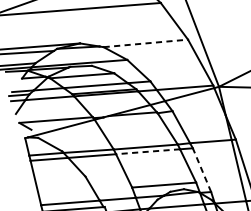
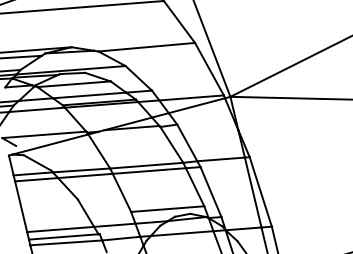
line: (146, 43) -> (147, 47), dashed -> solid
line: (148, 152) -> (149, 171), dashed -> solid
line: (201, 169) -> (210, 191), dashed -> solid

